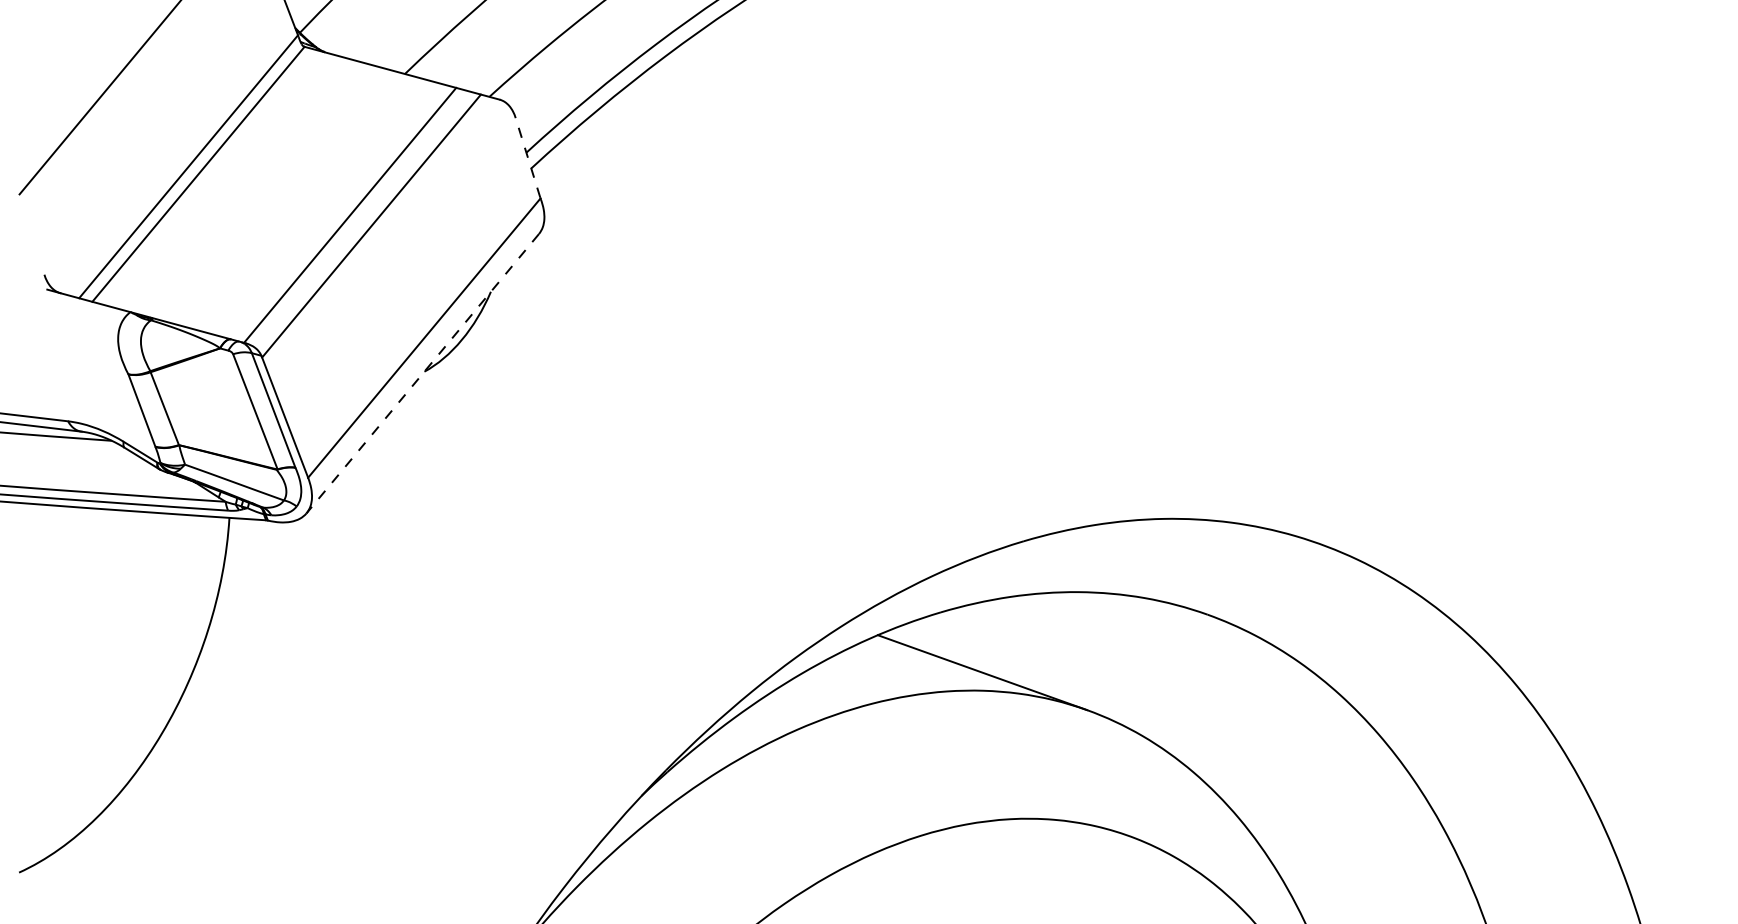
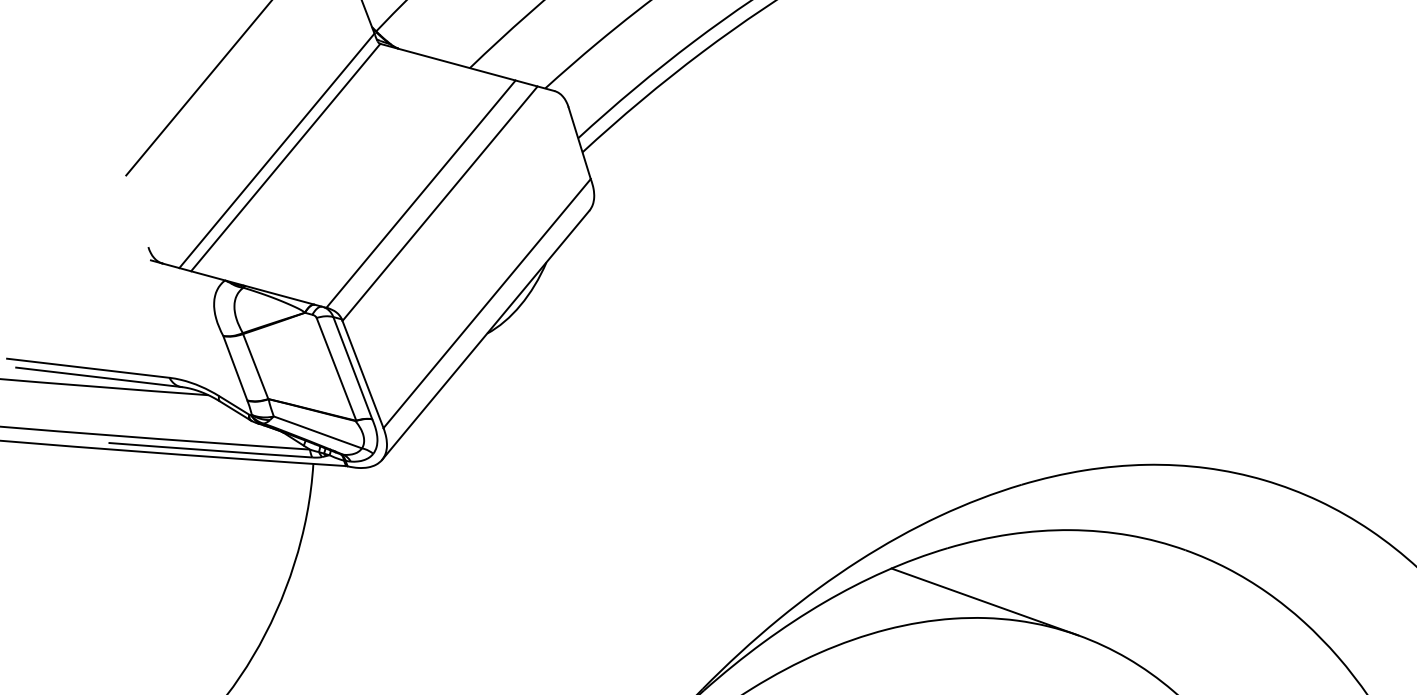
line: (528, 157) -> (580, 142), dashed -> solid
line: (422, 373) -> (485, 335), dashed -> solid

